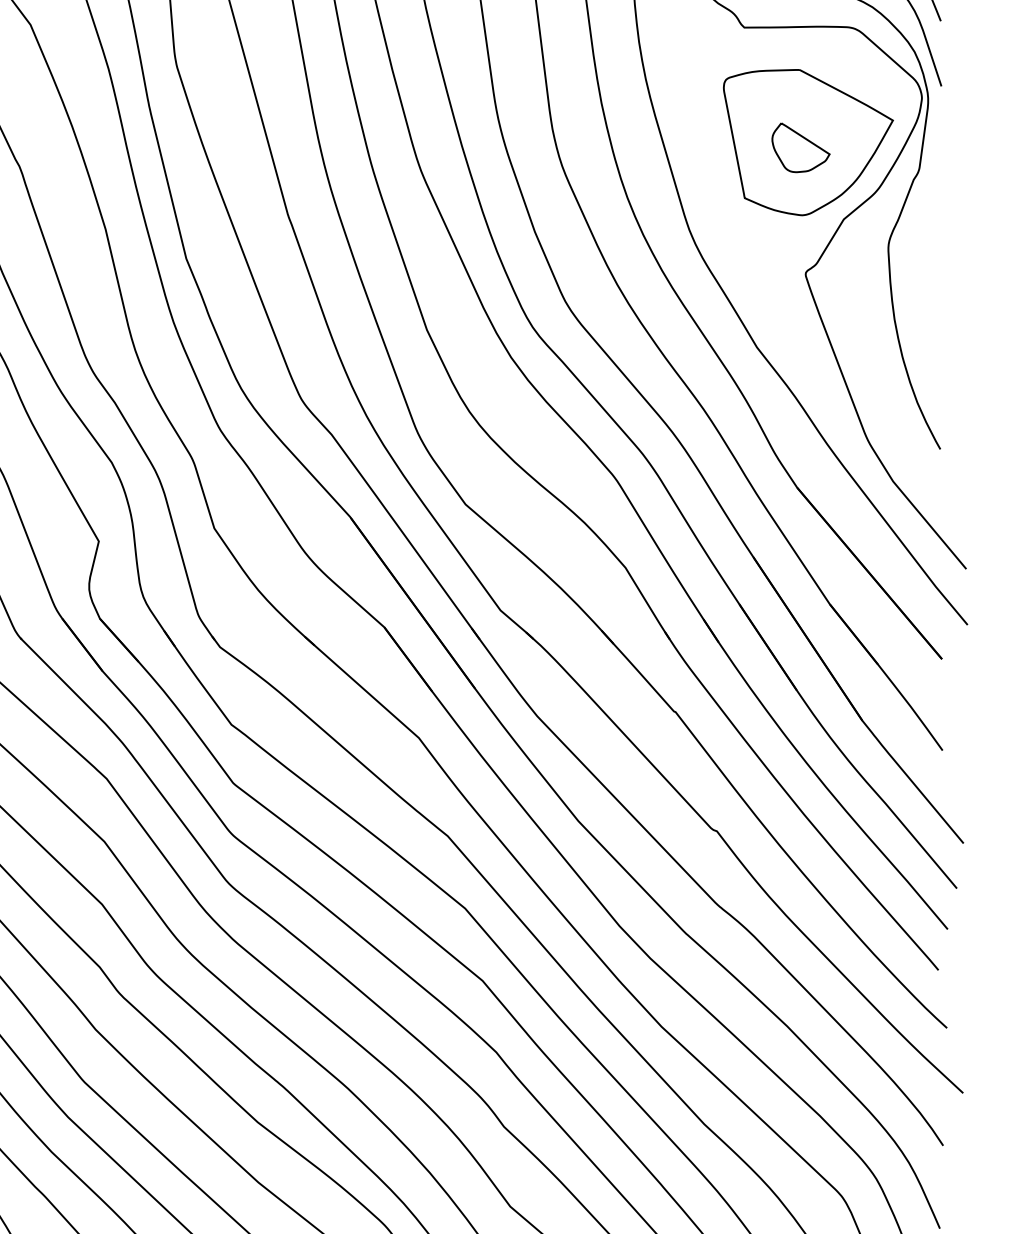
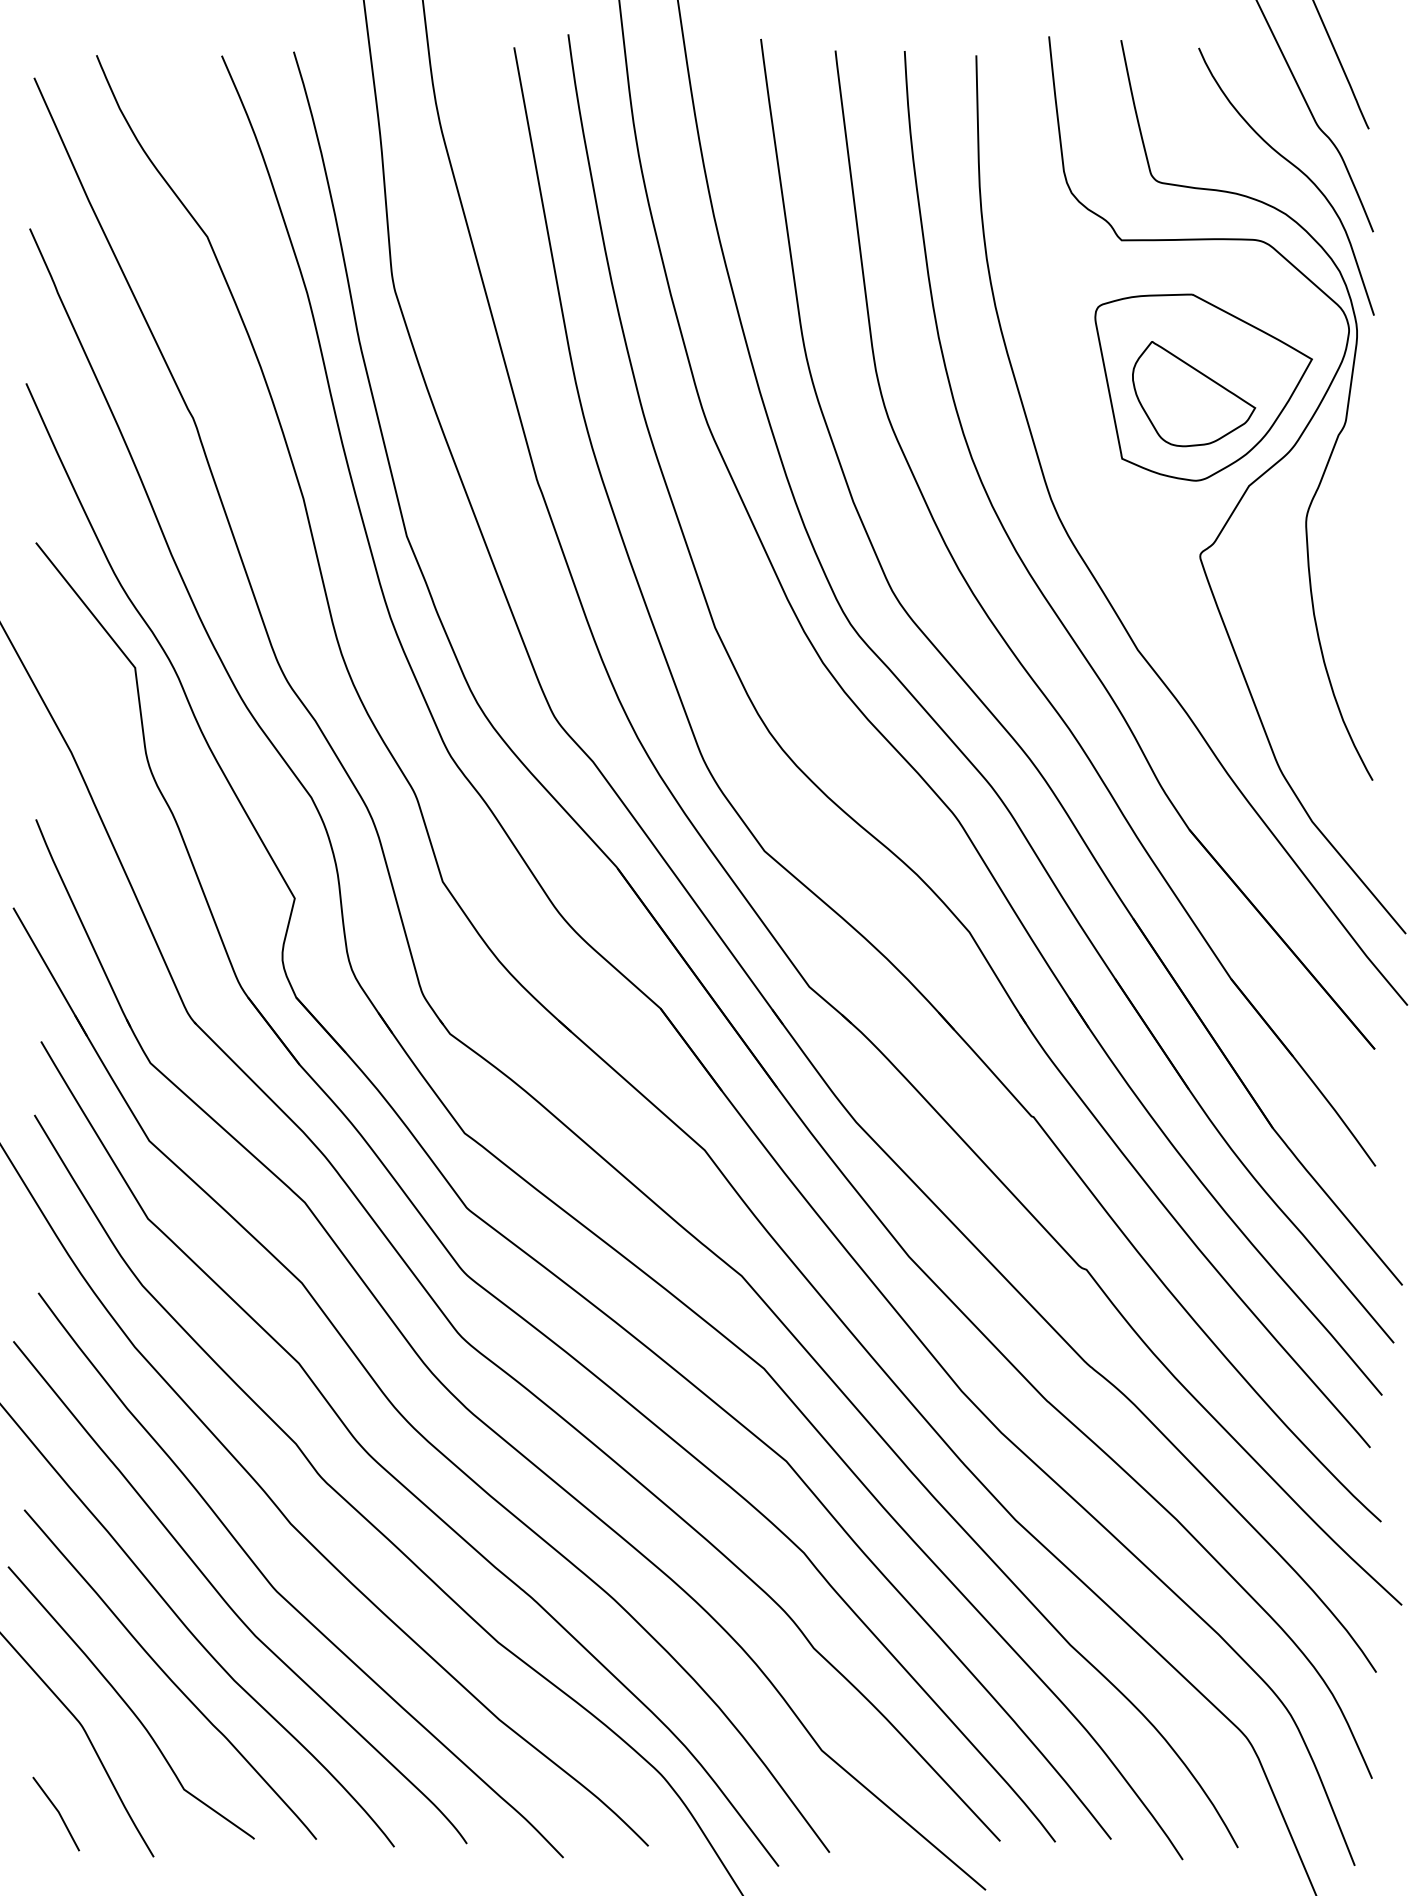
part: (801, 147) -> (1194, 394), size x1.67

